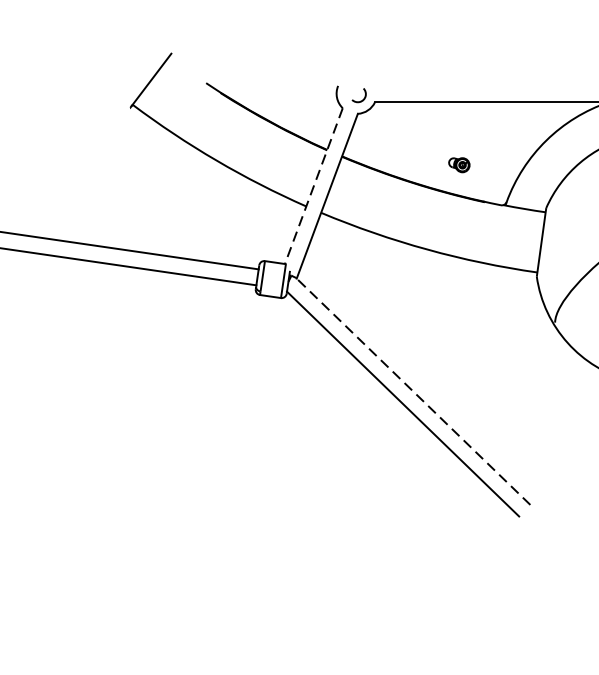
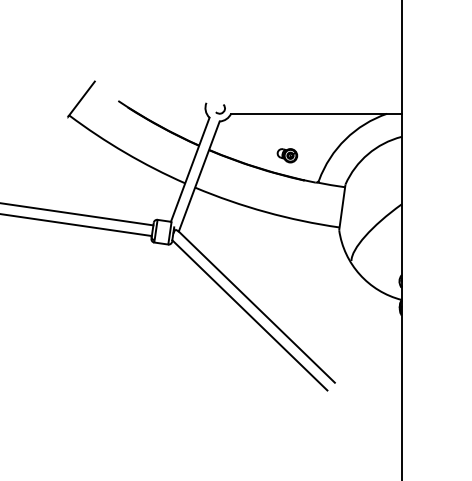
part: (459, 164) -> (287, 155), size x1.43
line: (314, 185) -> (190, 169), dashed -> solid
line: (413, 392) -> (256, 307), dashed -> solid

